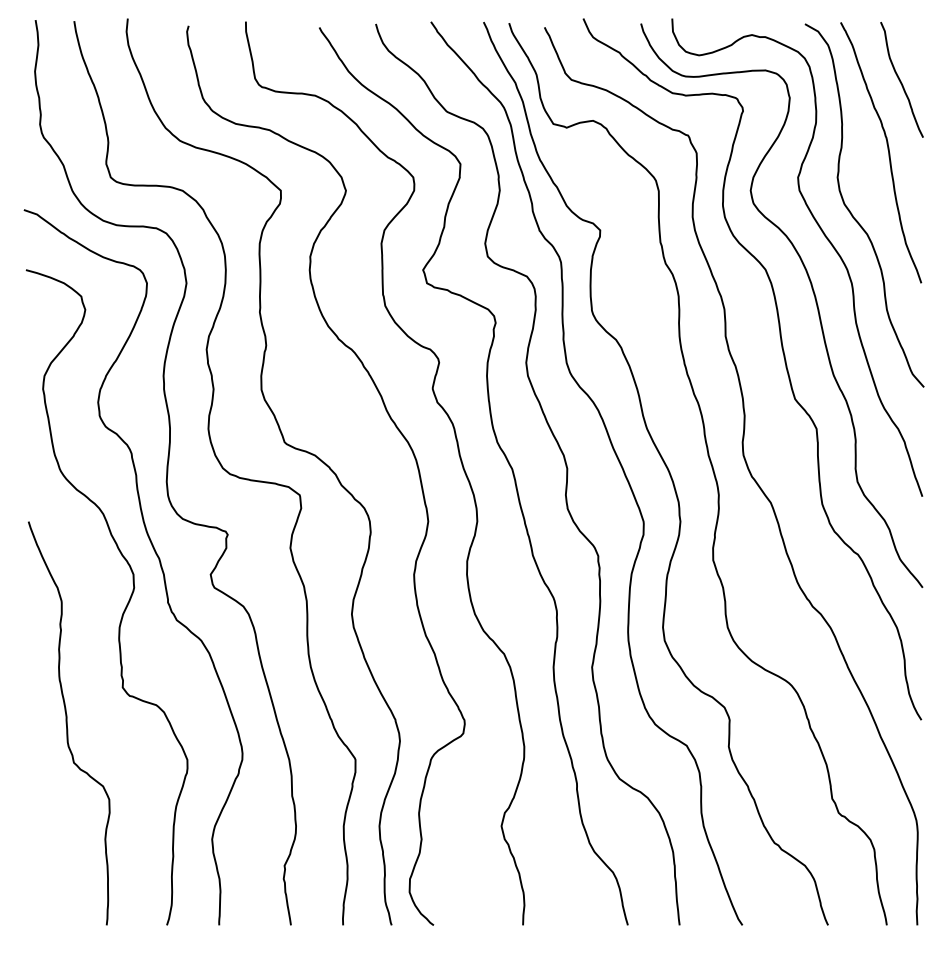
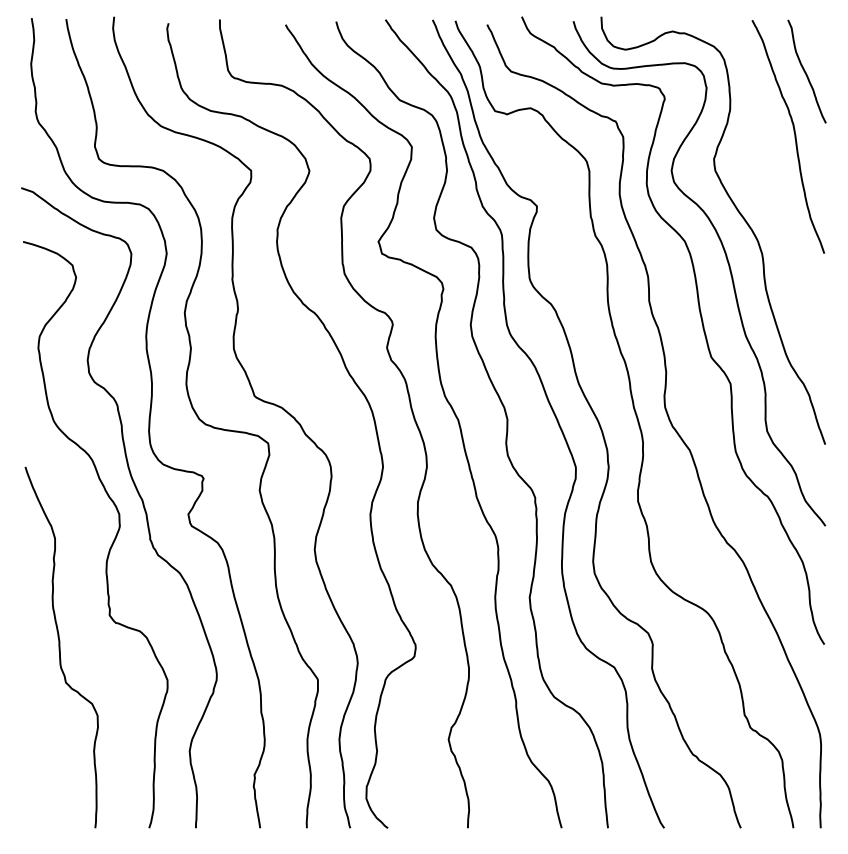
curve: (851, 212) -> (761, 190), removed

